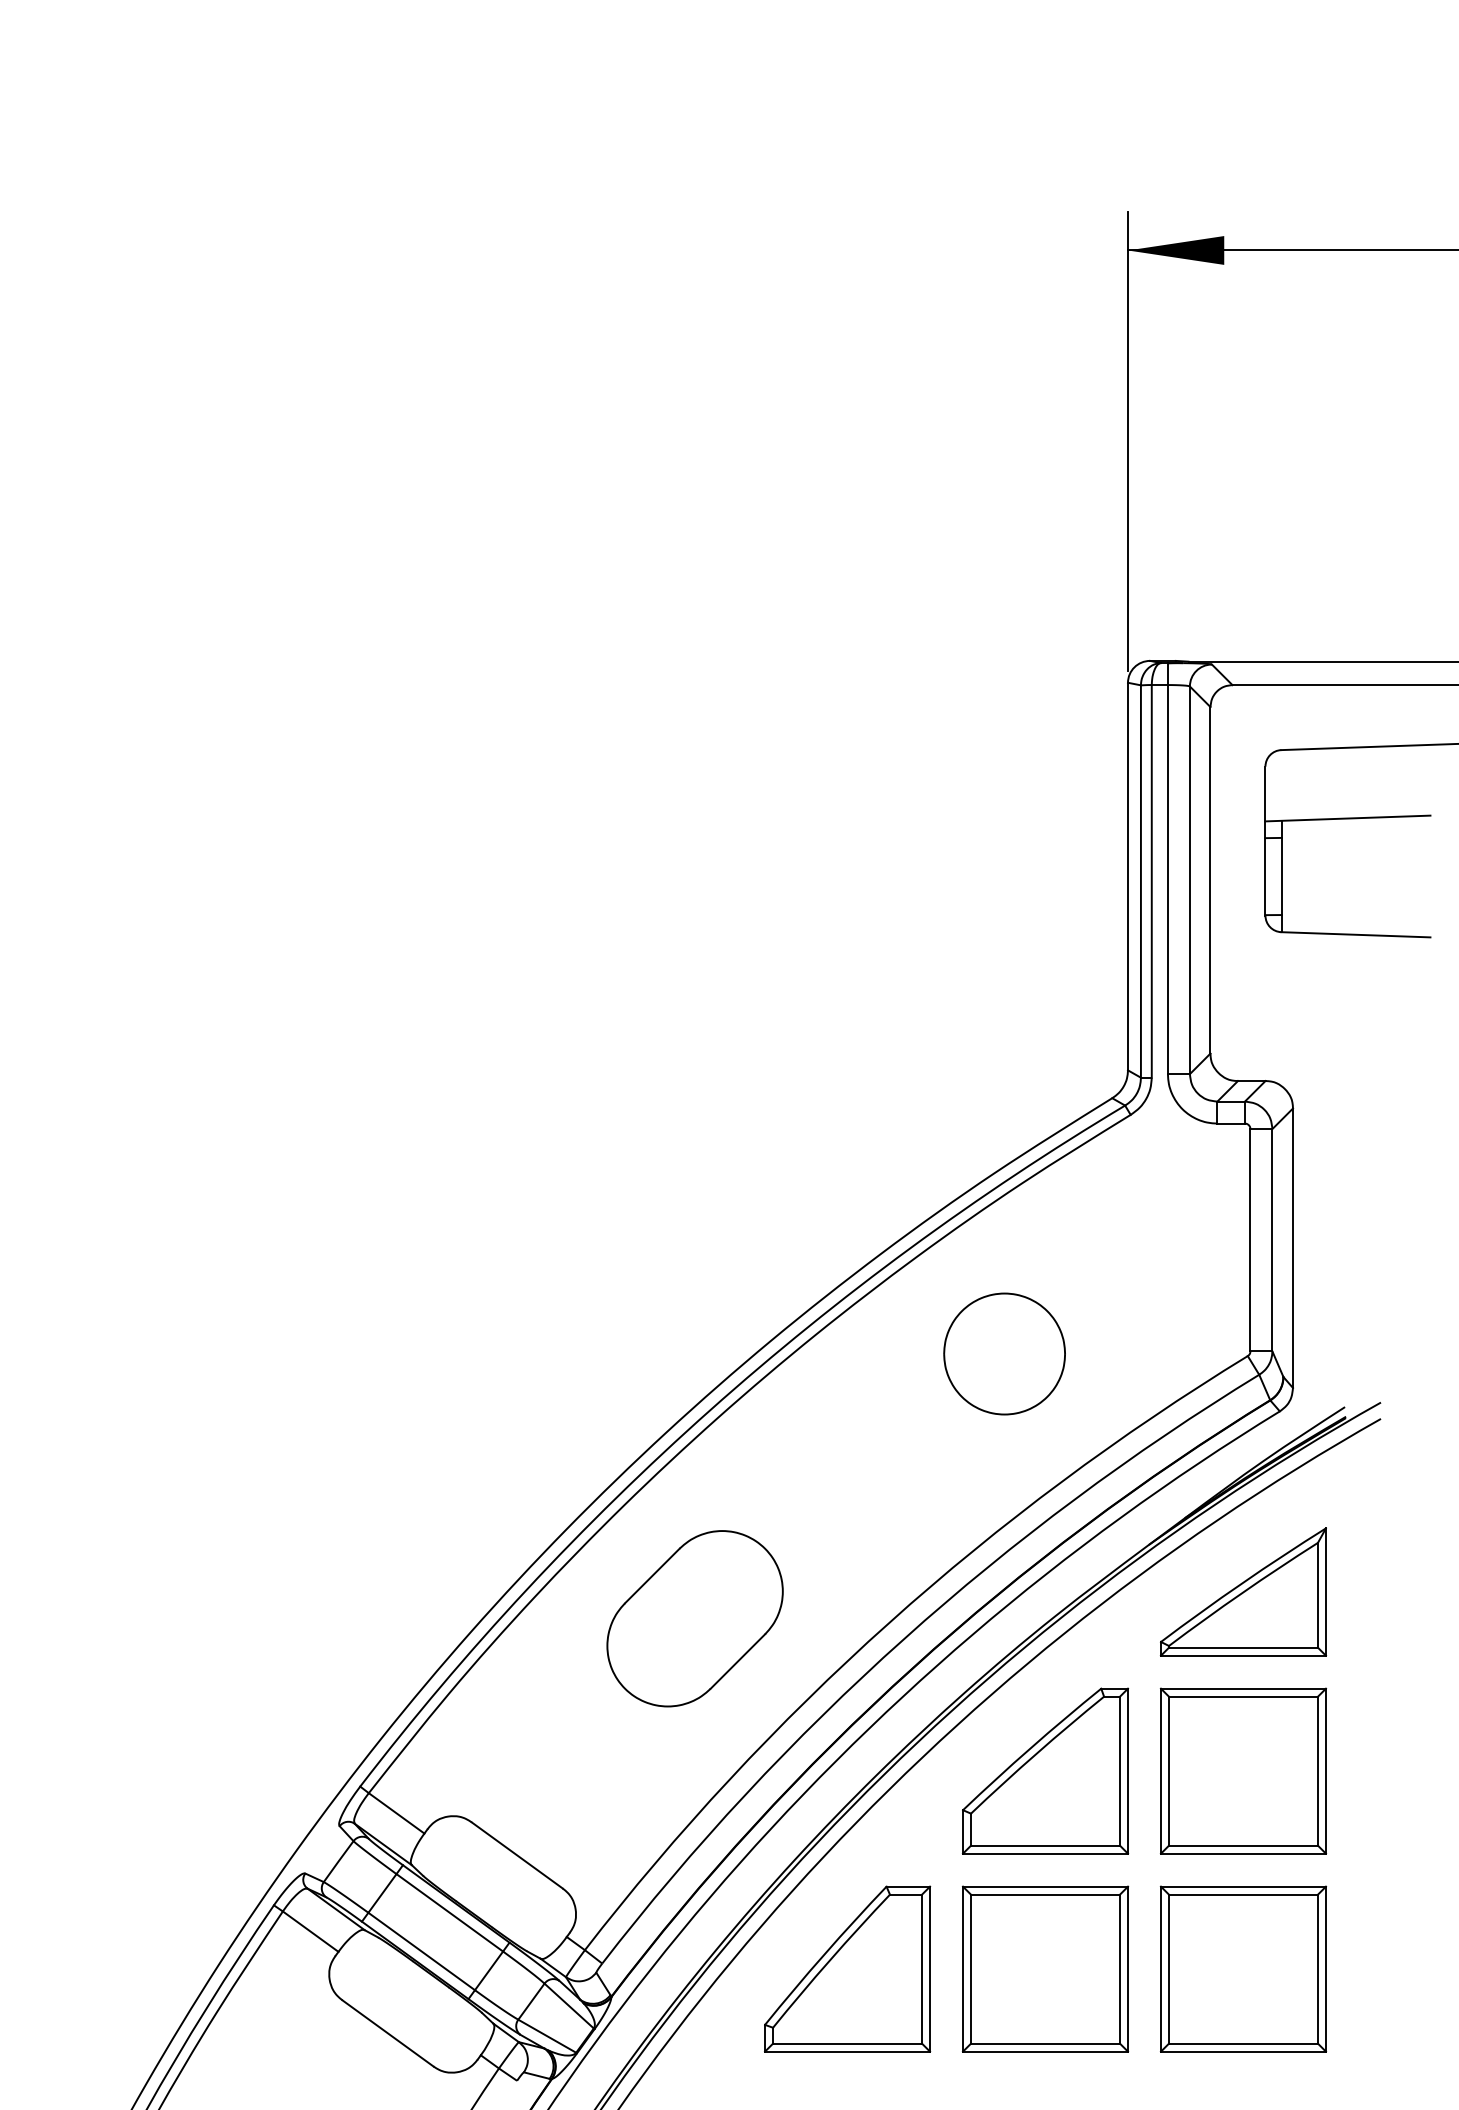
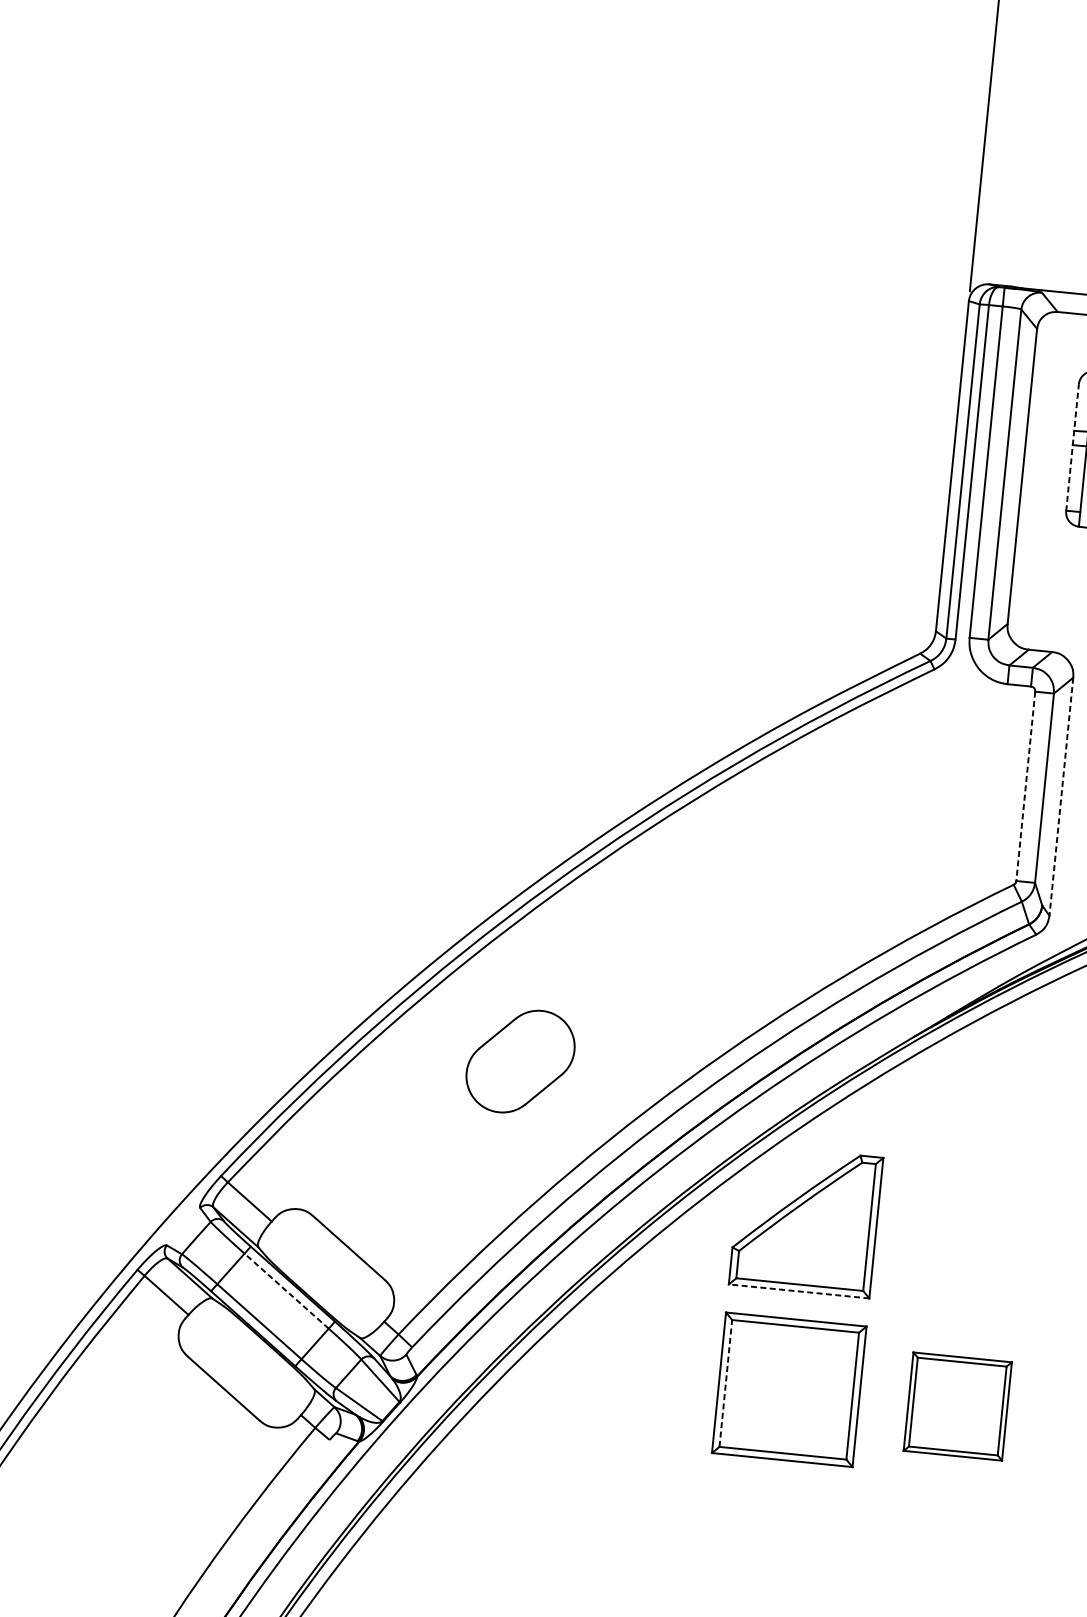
line: (1265, 841) -> (1072, 448), solid -> dashed
line: (1250, 1240) -> (1025, 786), solid -> dashed
line: (1292, 1248) -> (1060, 796), solid -> dashed
part: (1004, 1353) -> (806, 861), removed
part: (1242, 1591) -> (989, 1084), removed
part: (694, 1618) -> (520, 1061), size x0.7
part: (1242, 1770) -> (973, 1237), removed
line: (1045, 1853) -> (799, 1291), solid -> dashed
line: (449, 1912) -> (286, 1290), solid -> dashed
part: (847, 1968) -> (620, 1372), removed
line: (971, 1968) -> (726, 1382), solid -> dashed
part: (1242, 1968) -> (957, 1405), size x0.7

